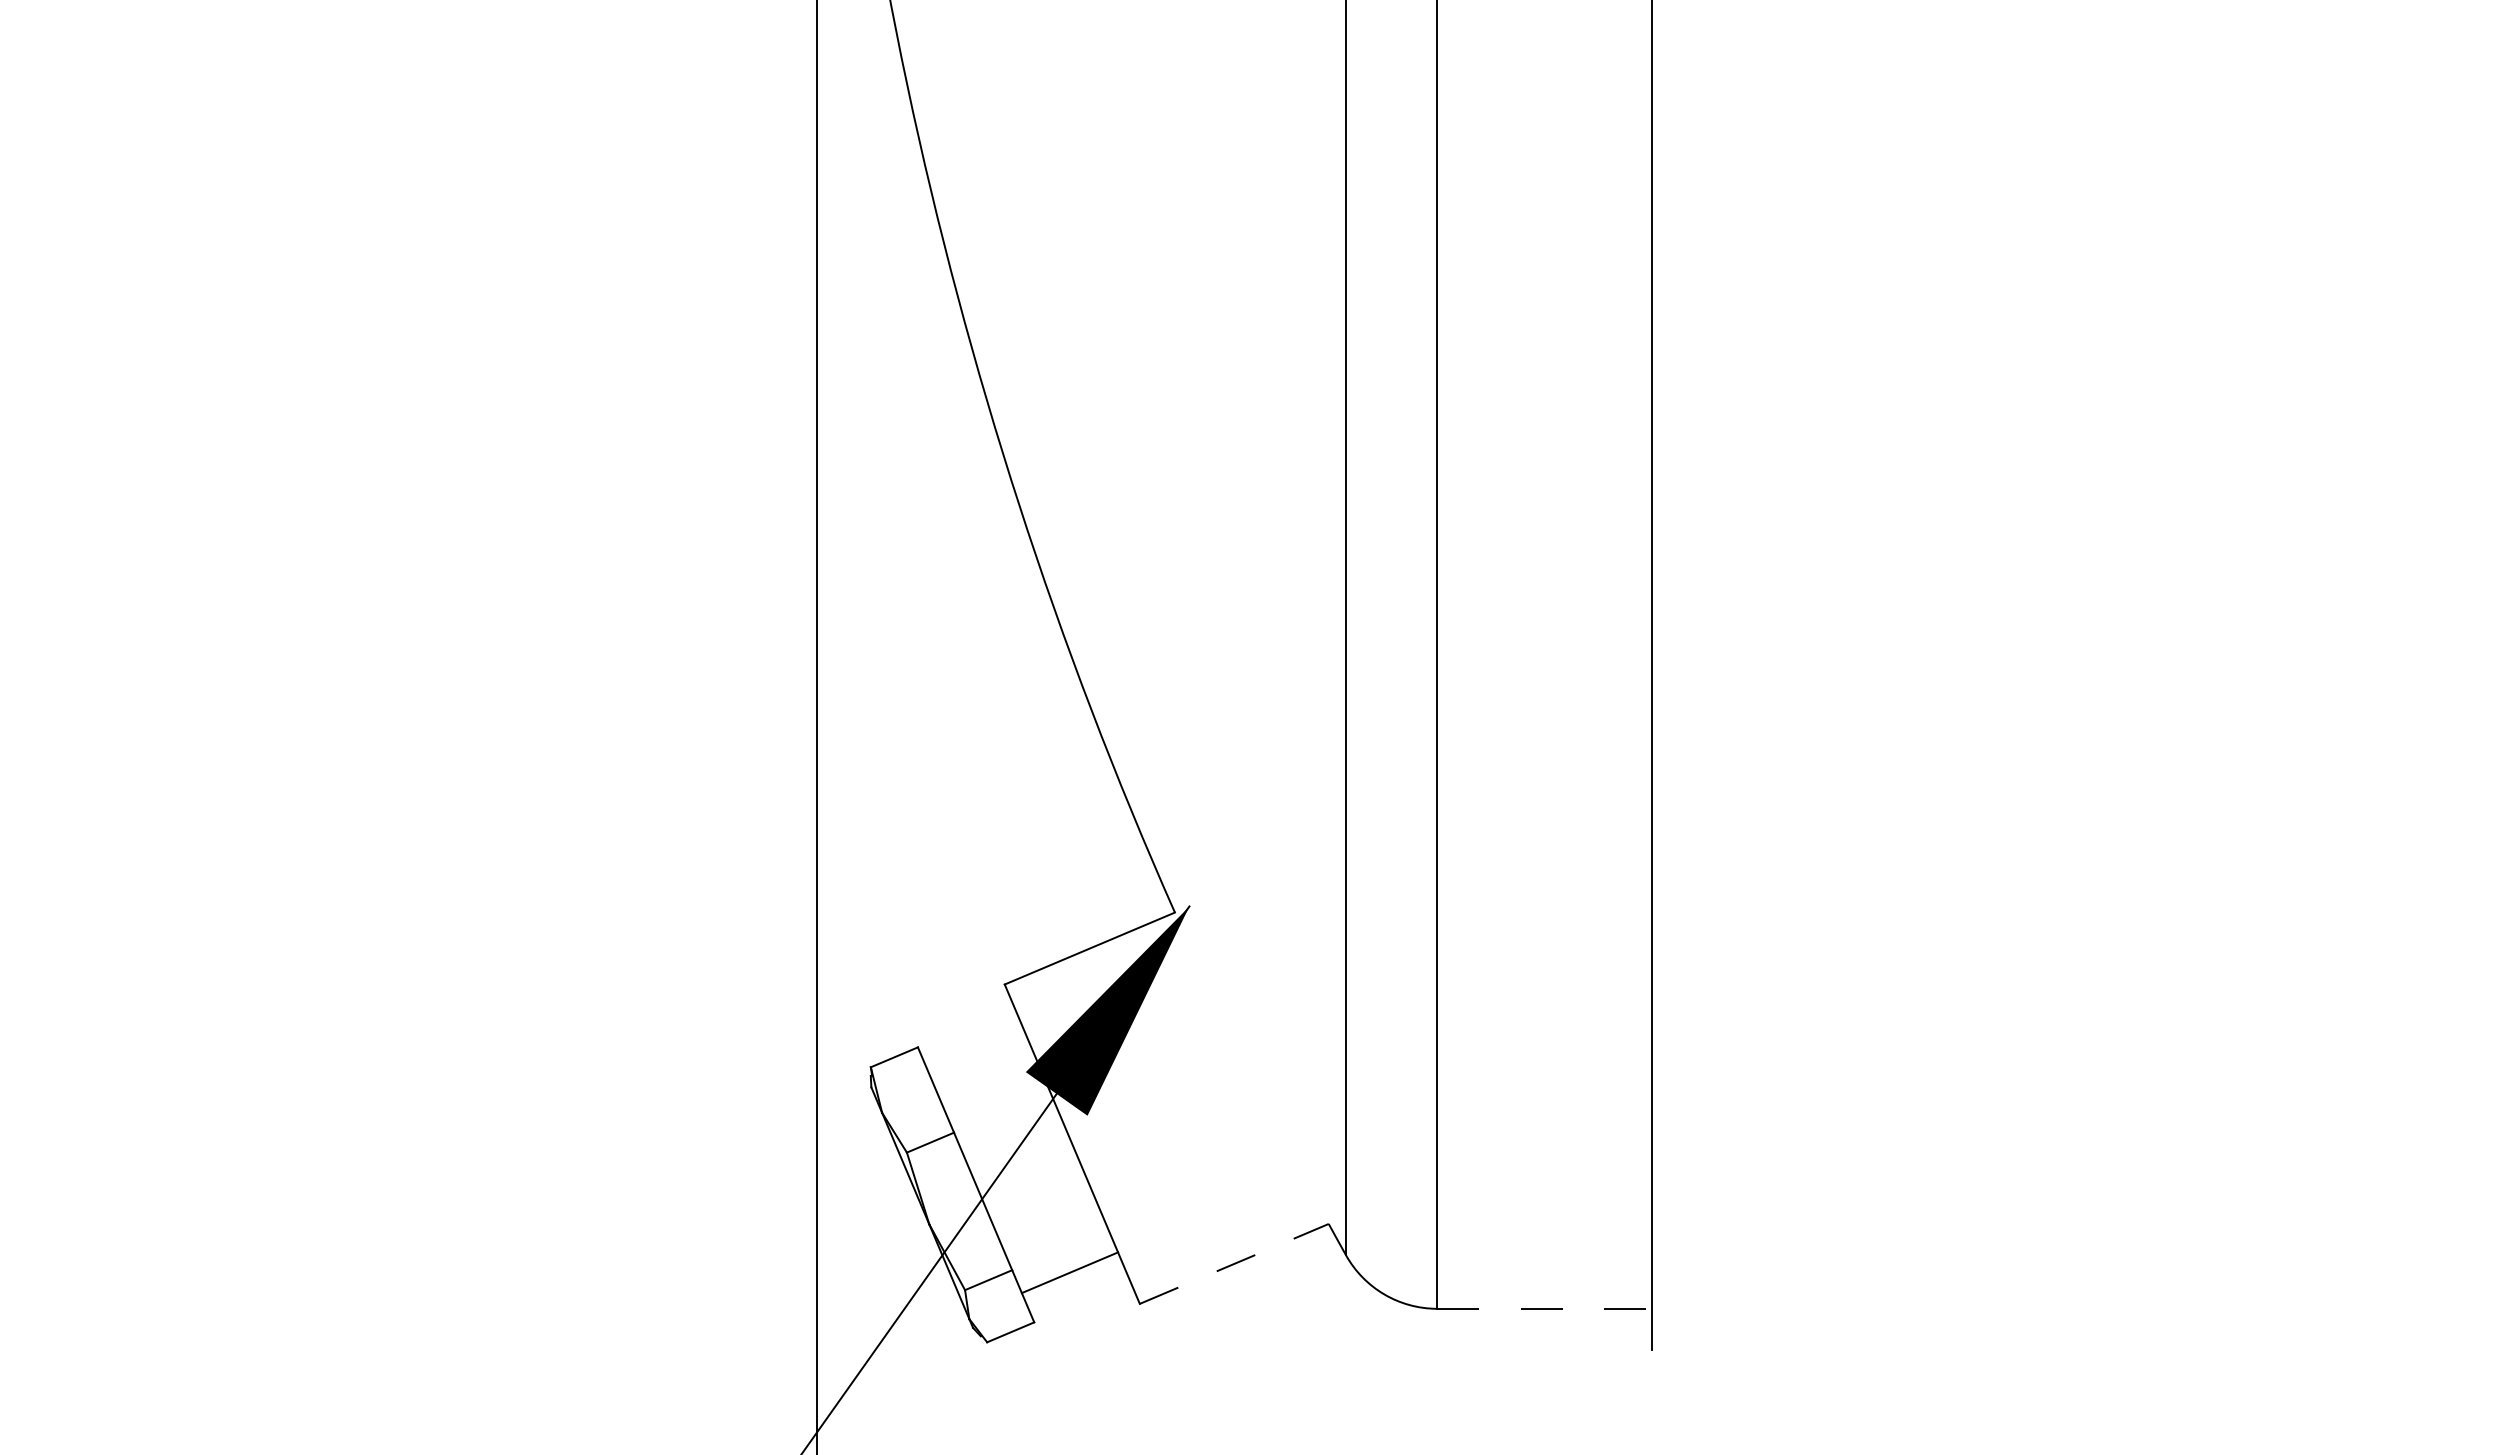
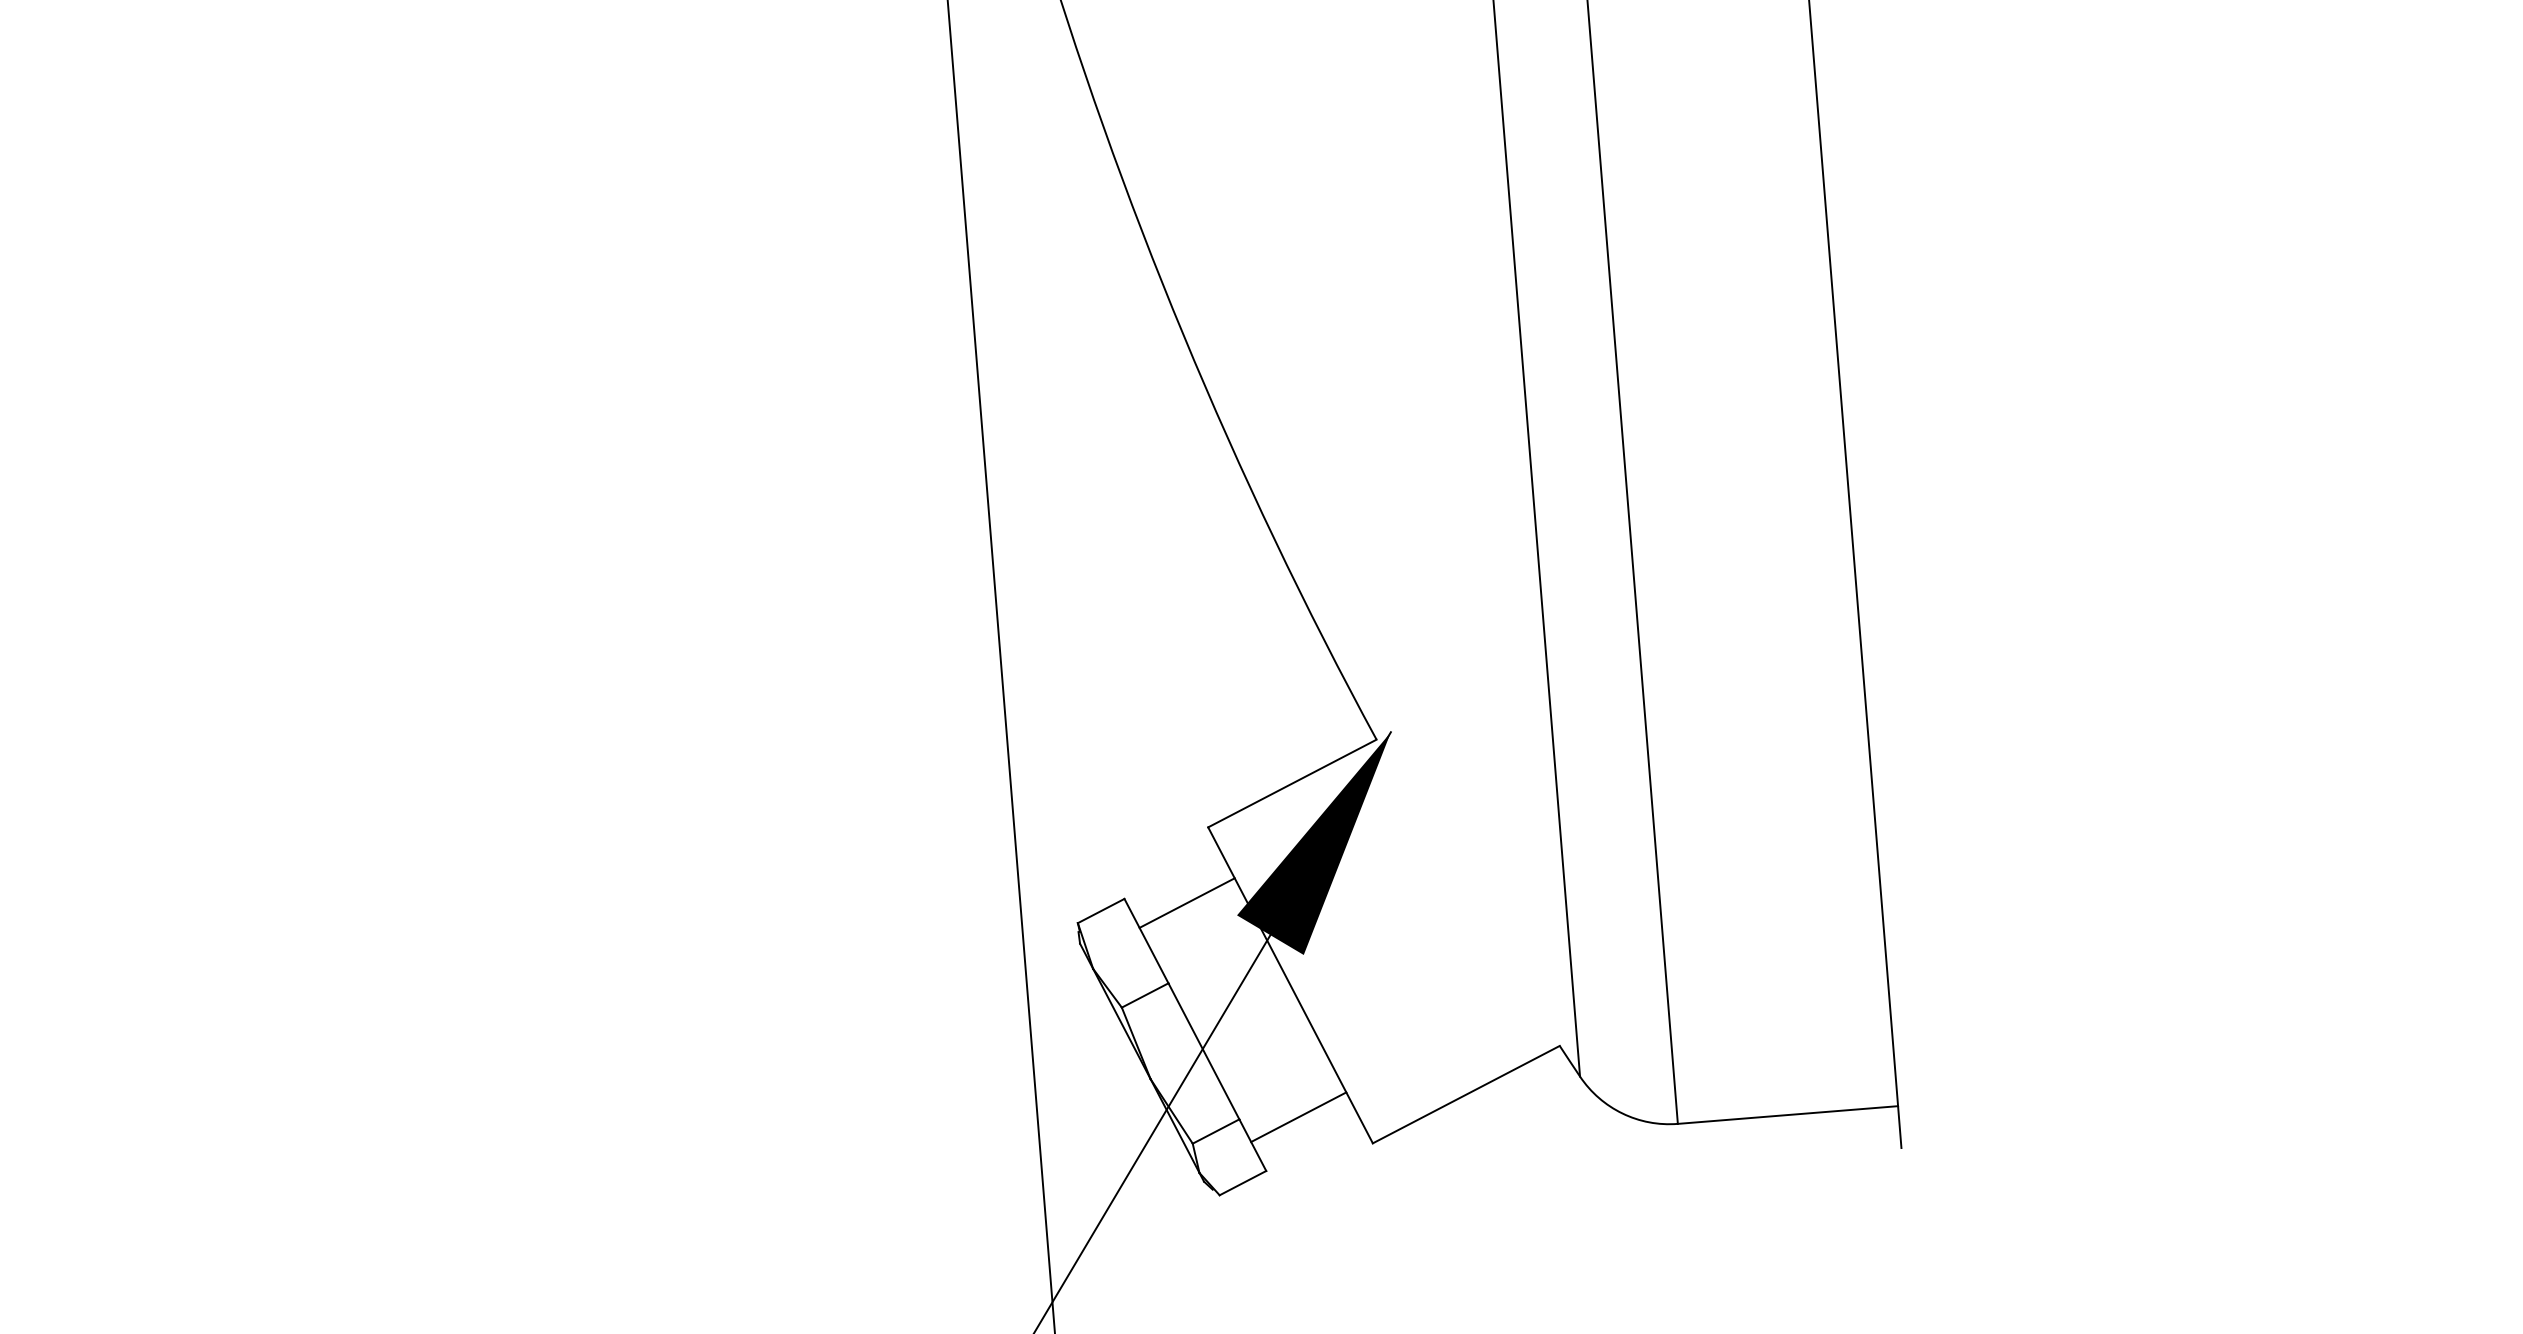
line: (978, 1055) -> (1187, 902), added
line: (1234, 1263) -> (1466, 1094), dashed -> solid
line: (1544, 1308) -> (1787, 1114), dashed -> solid

